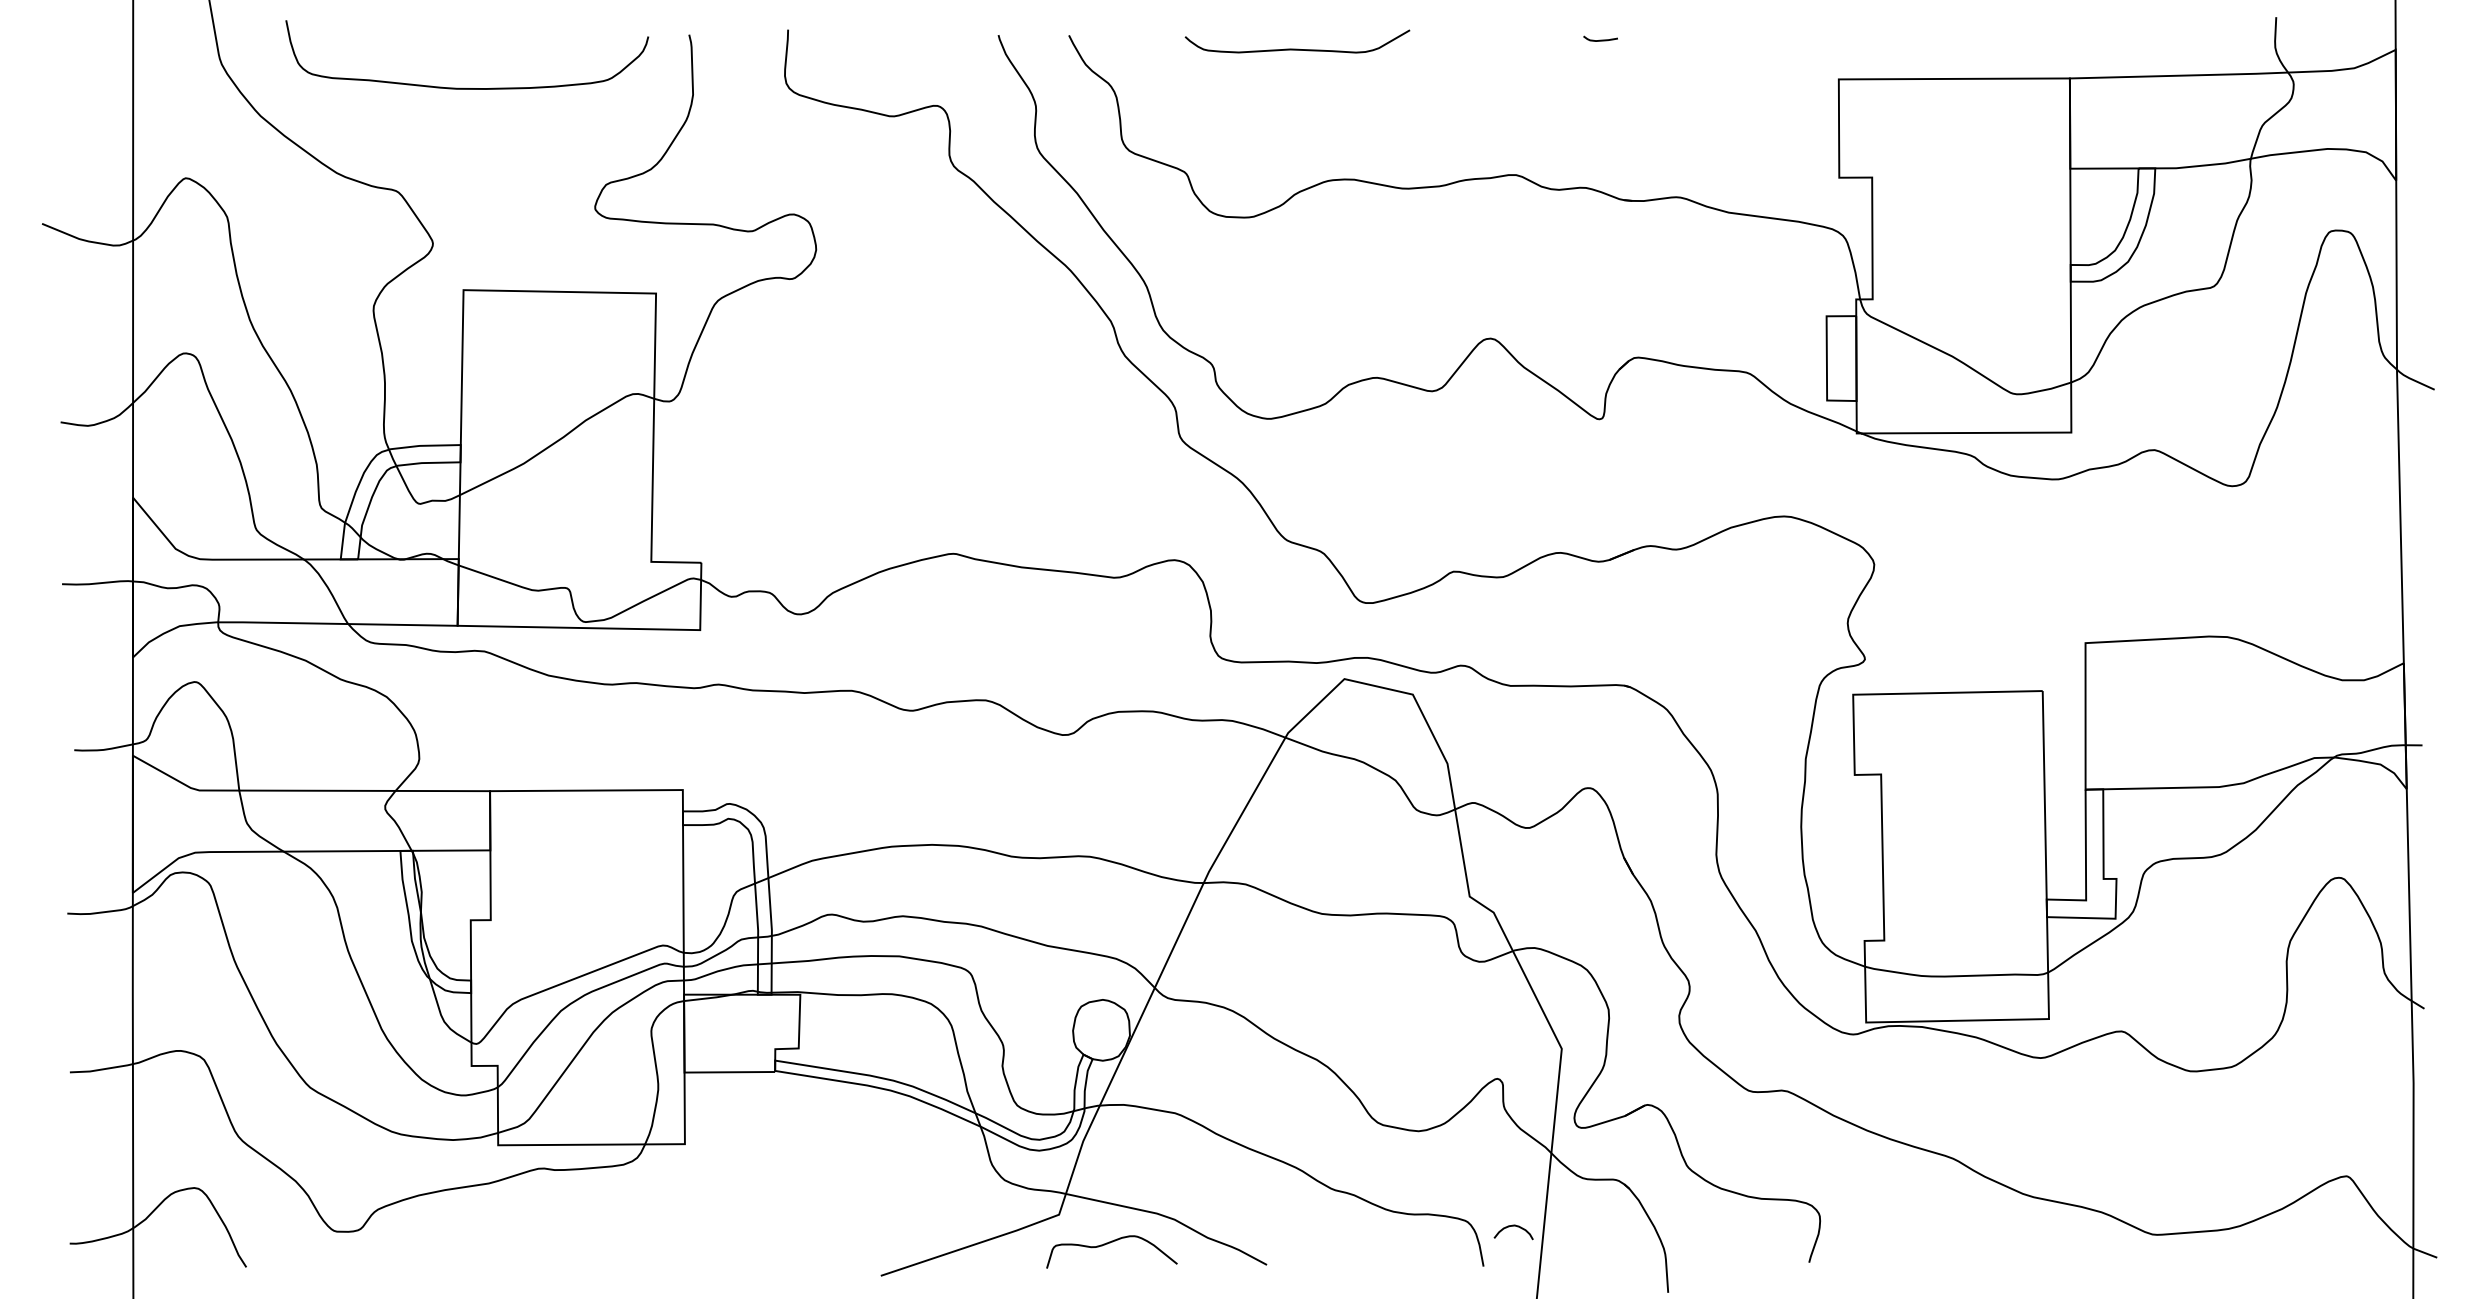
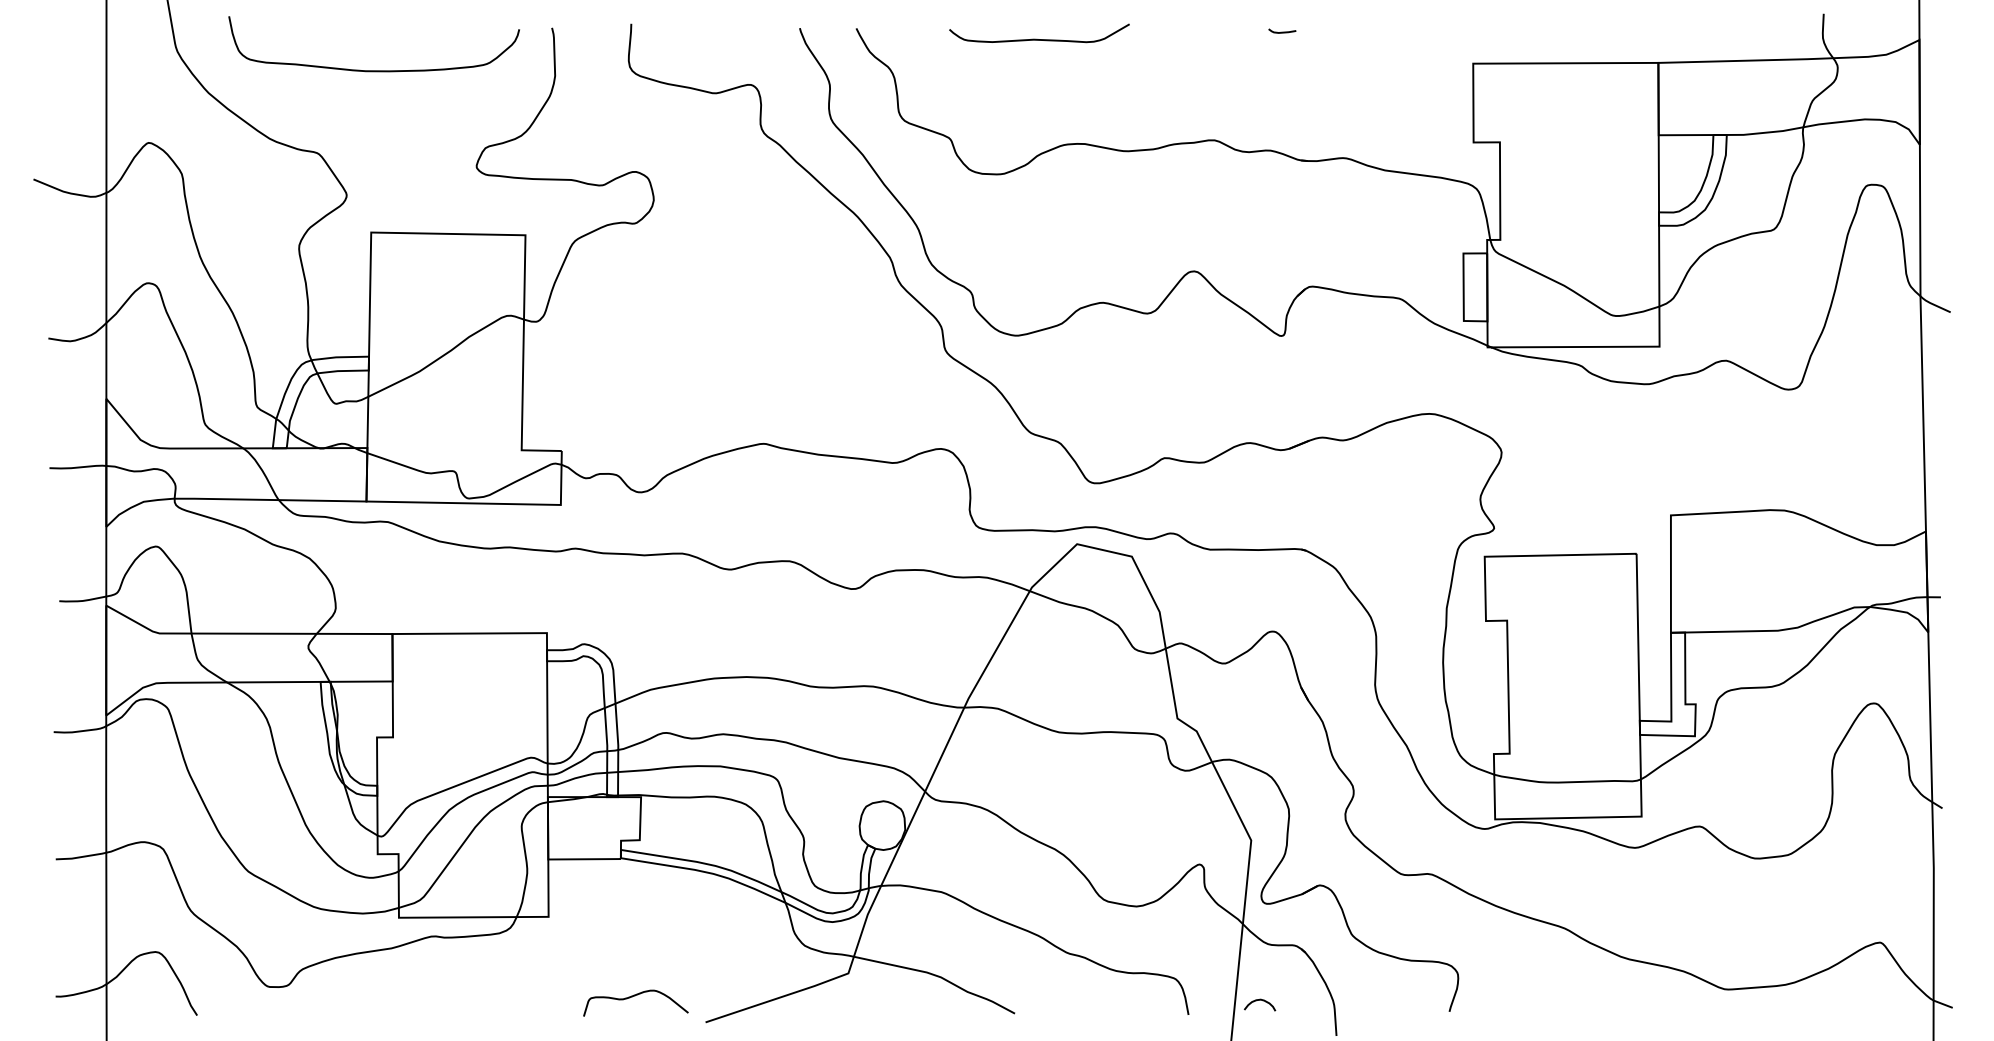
curve: (1513, 1226) -> (1259, 1000), moved
curve: (1110, 1243) -> (634, 996), moved

